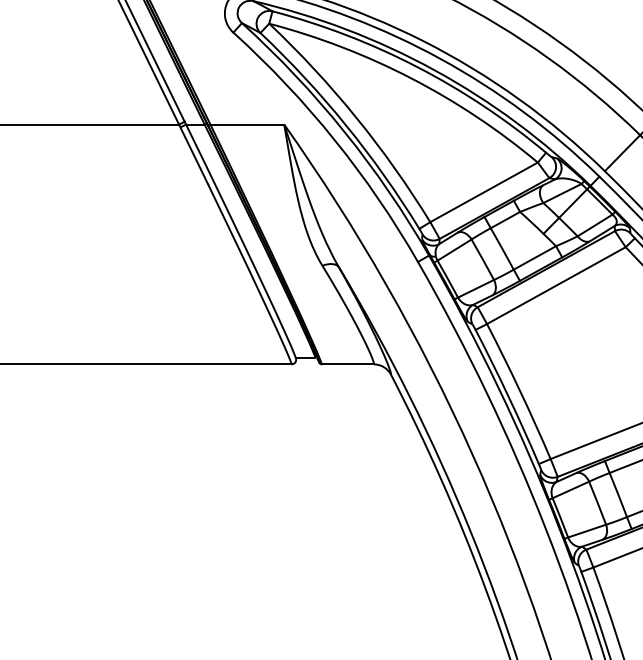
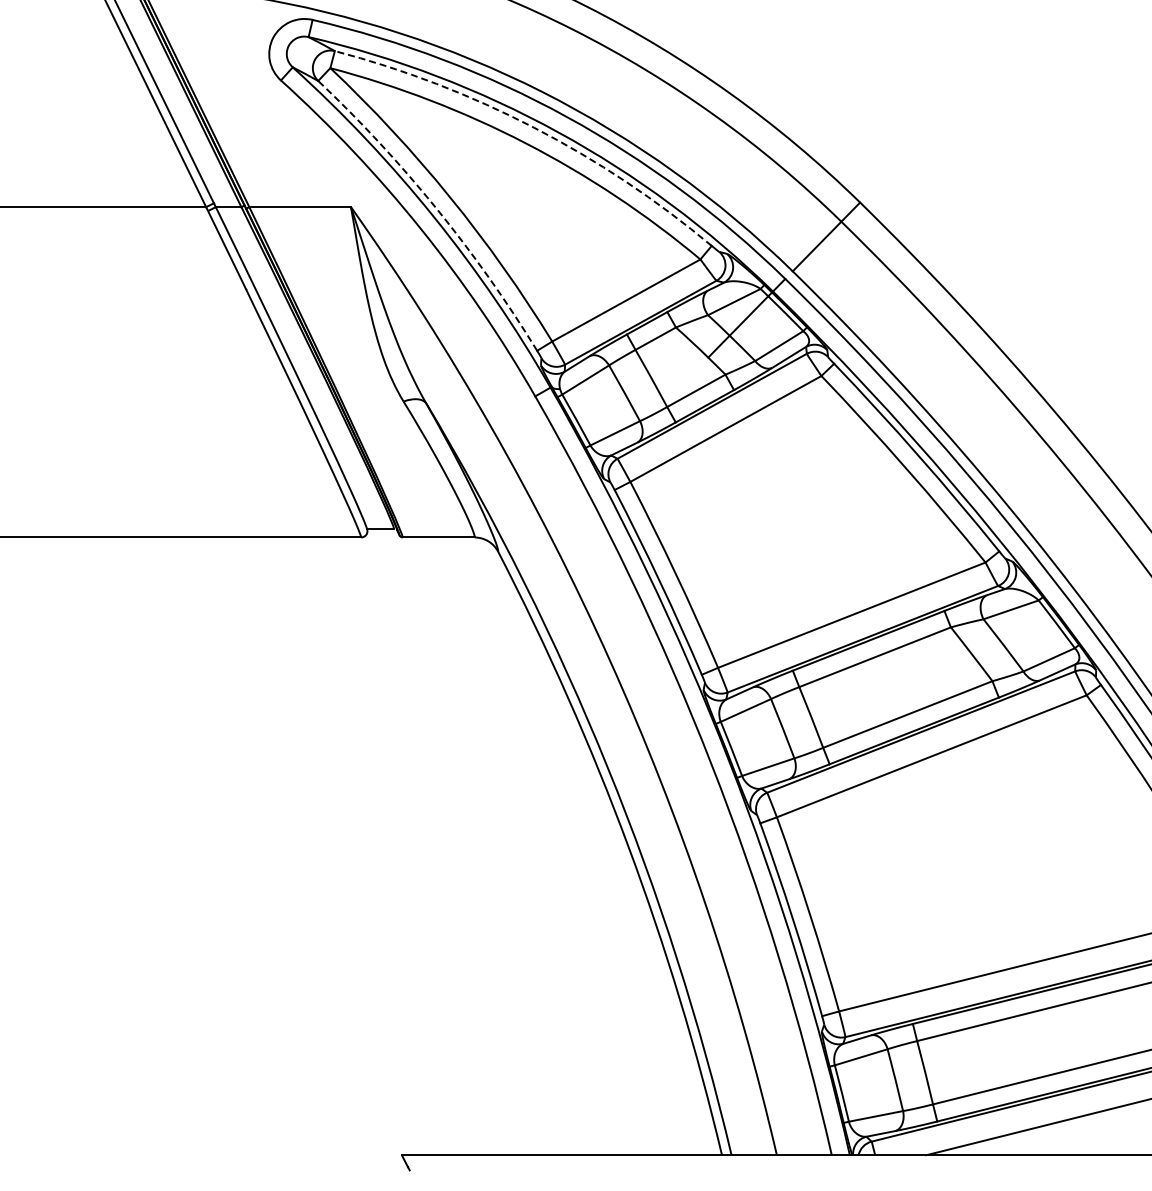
arc: (417, 66) -> (534, 127), solid -> dashed
arc: (346, 125) -> (436, 208), solid -> dashed

